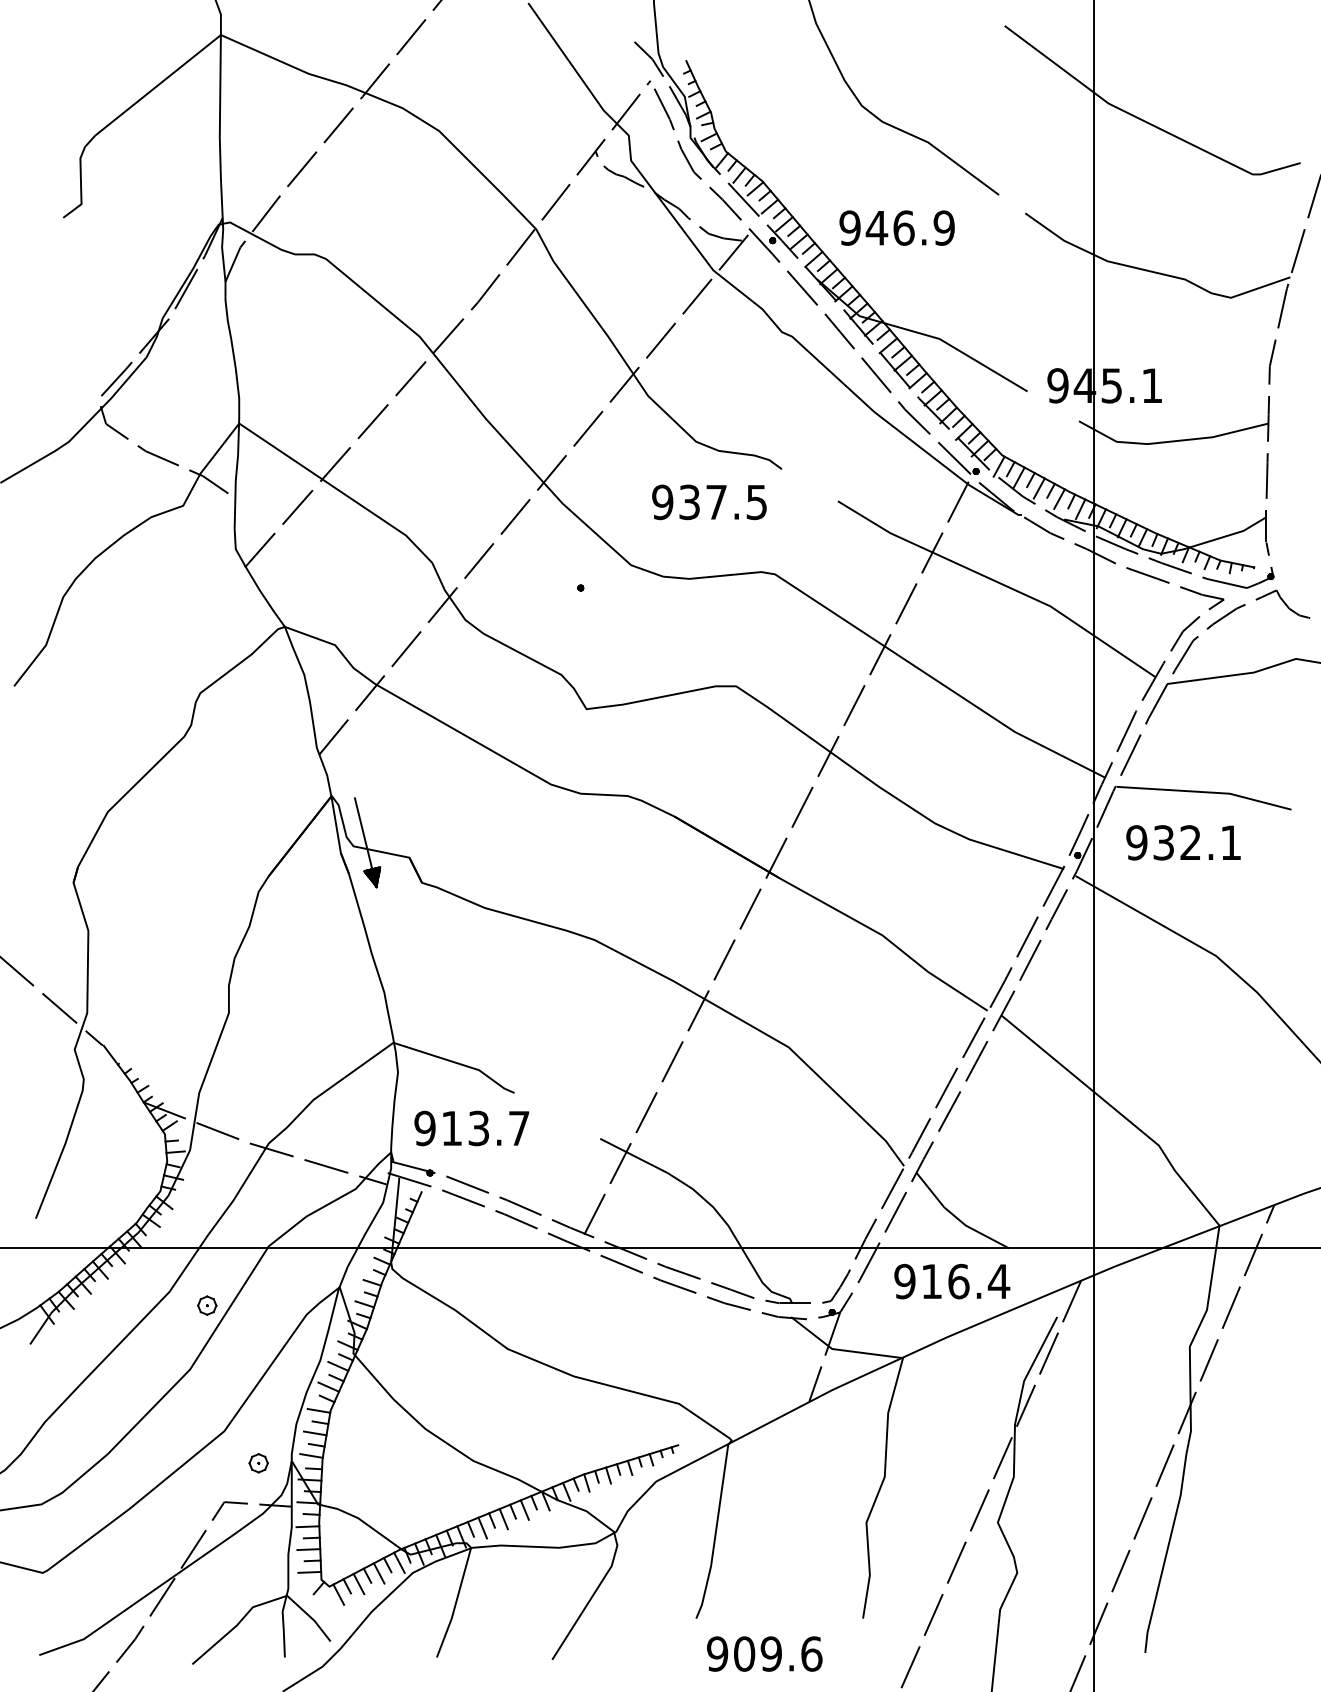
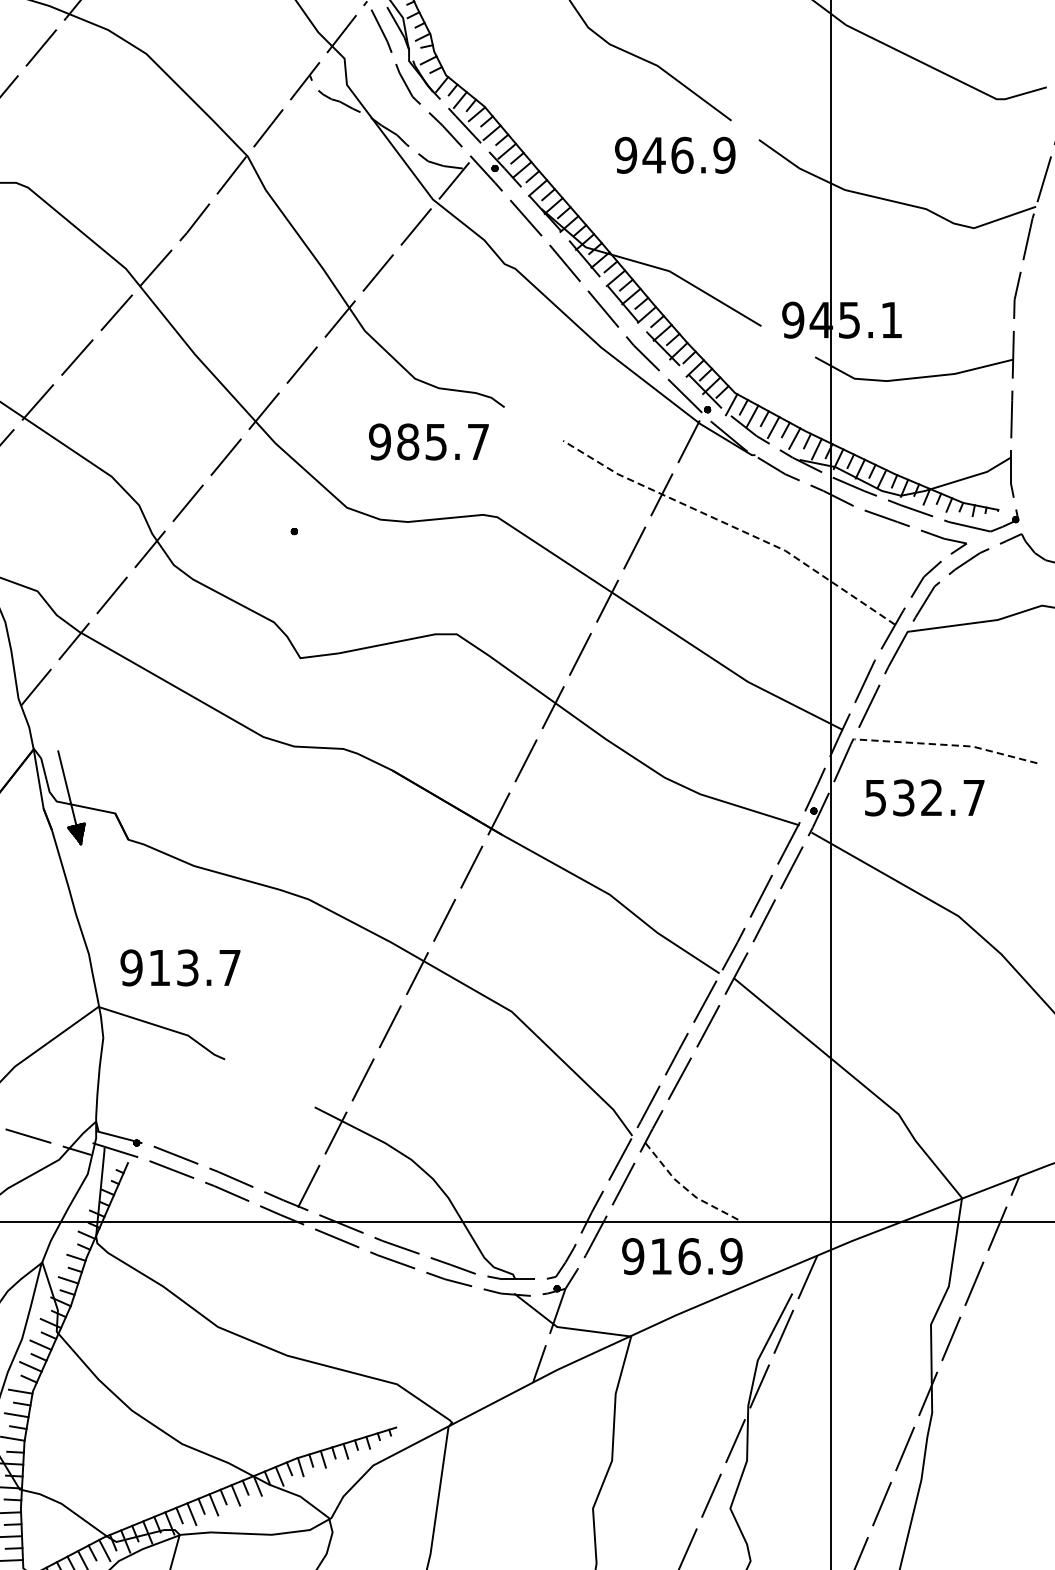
text: (896, 227) -> (674, 154), moved
text: (722, 502) -> (442, 442), 937.5 -> 985.7
line: (999, 583) -> (732, 526), solid -> dashed
line: (1205, 792) -> (947, 745), solid -> dashed
text: (1183, 842) -> (924, 797), 932.1 -> 532.7
text: (471, 1128) -> (180, 967), moved
line: (957, 1218) -> (688, 1190), solid -> dashed
text: (998, 1281) -> (730, 1256), 916.4 -> 916.9

